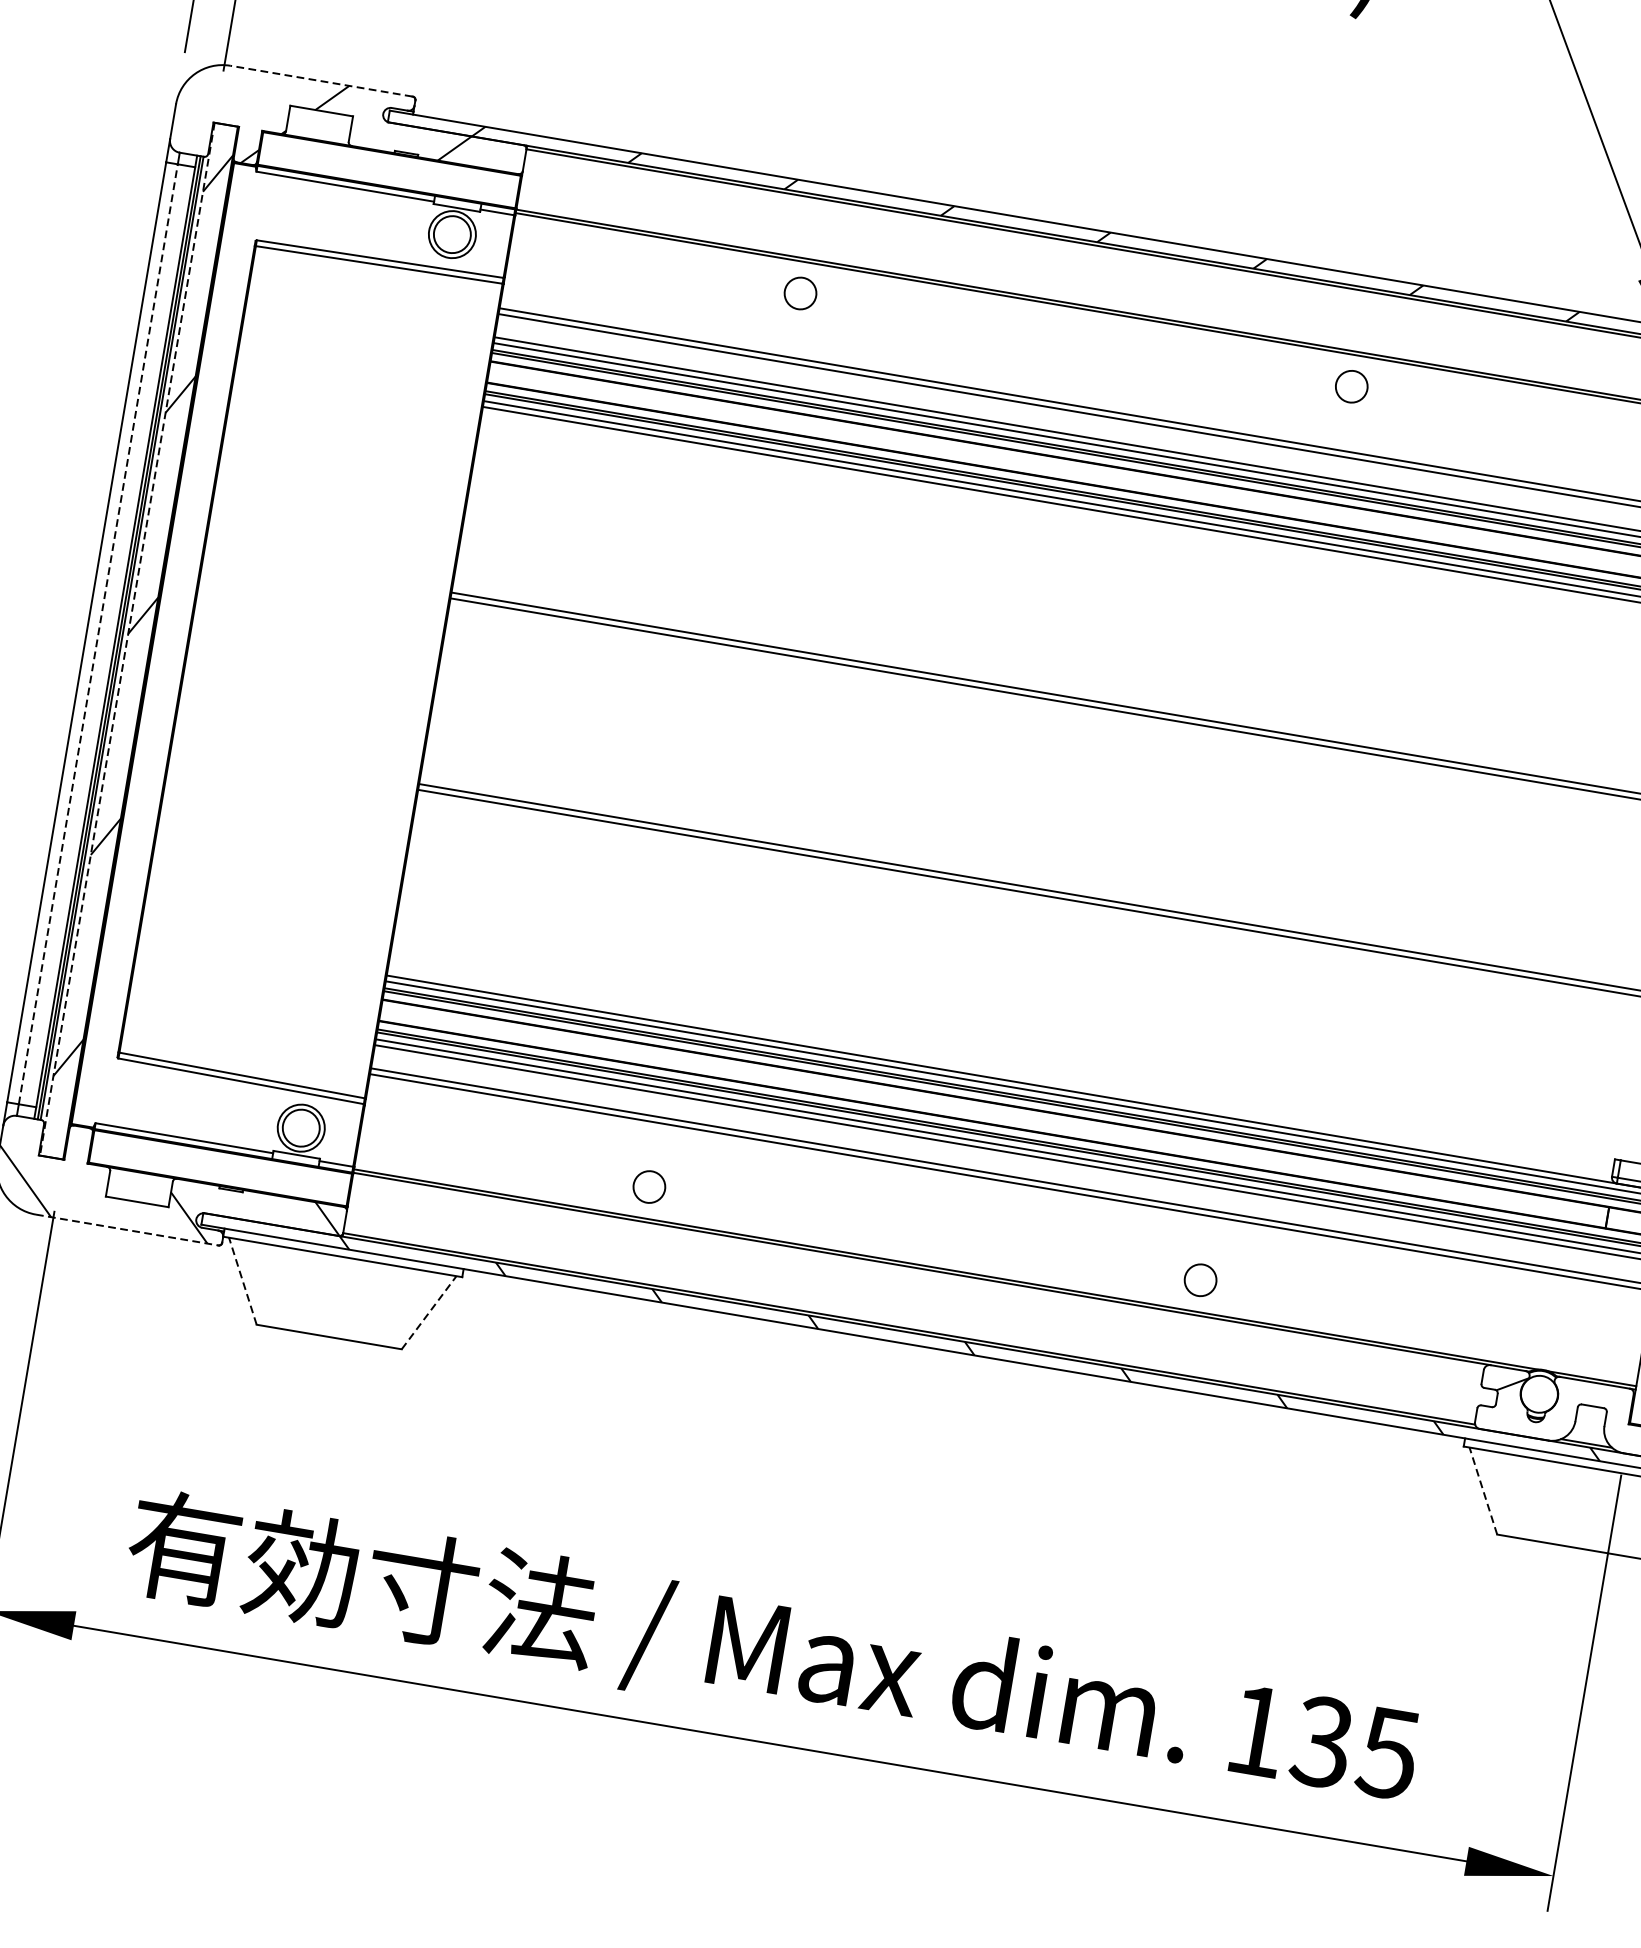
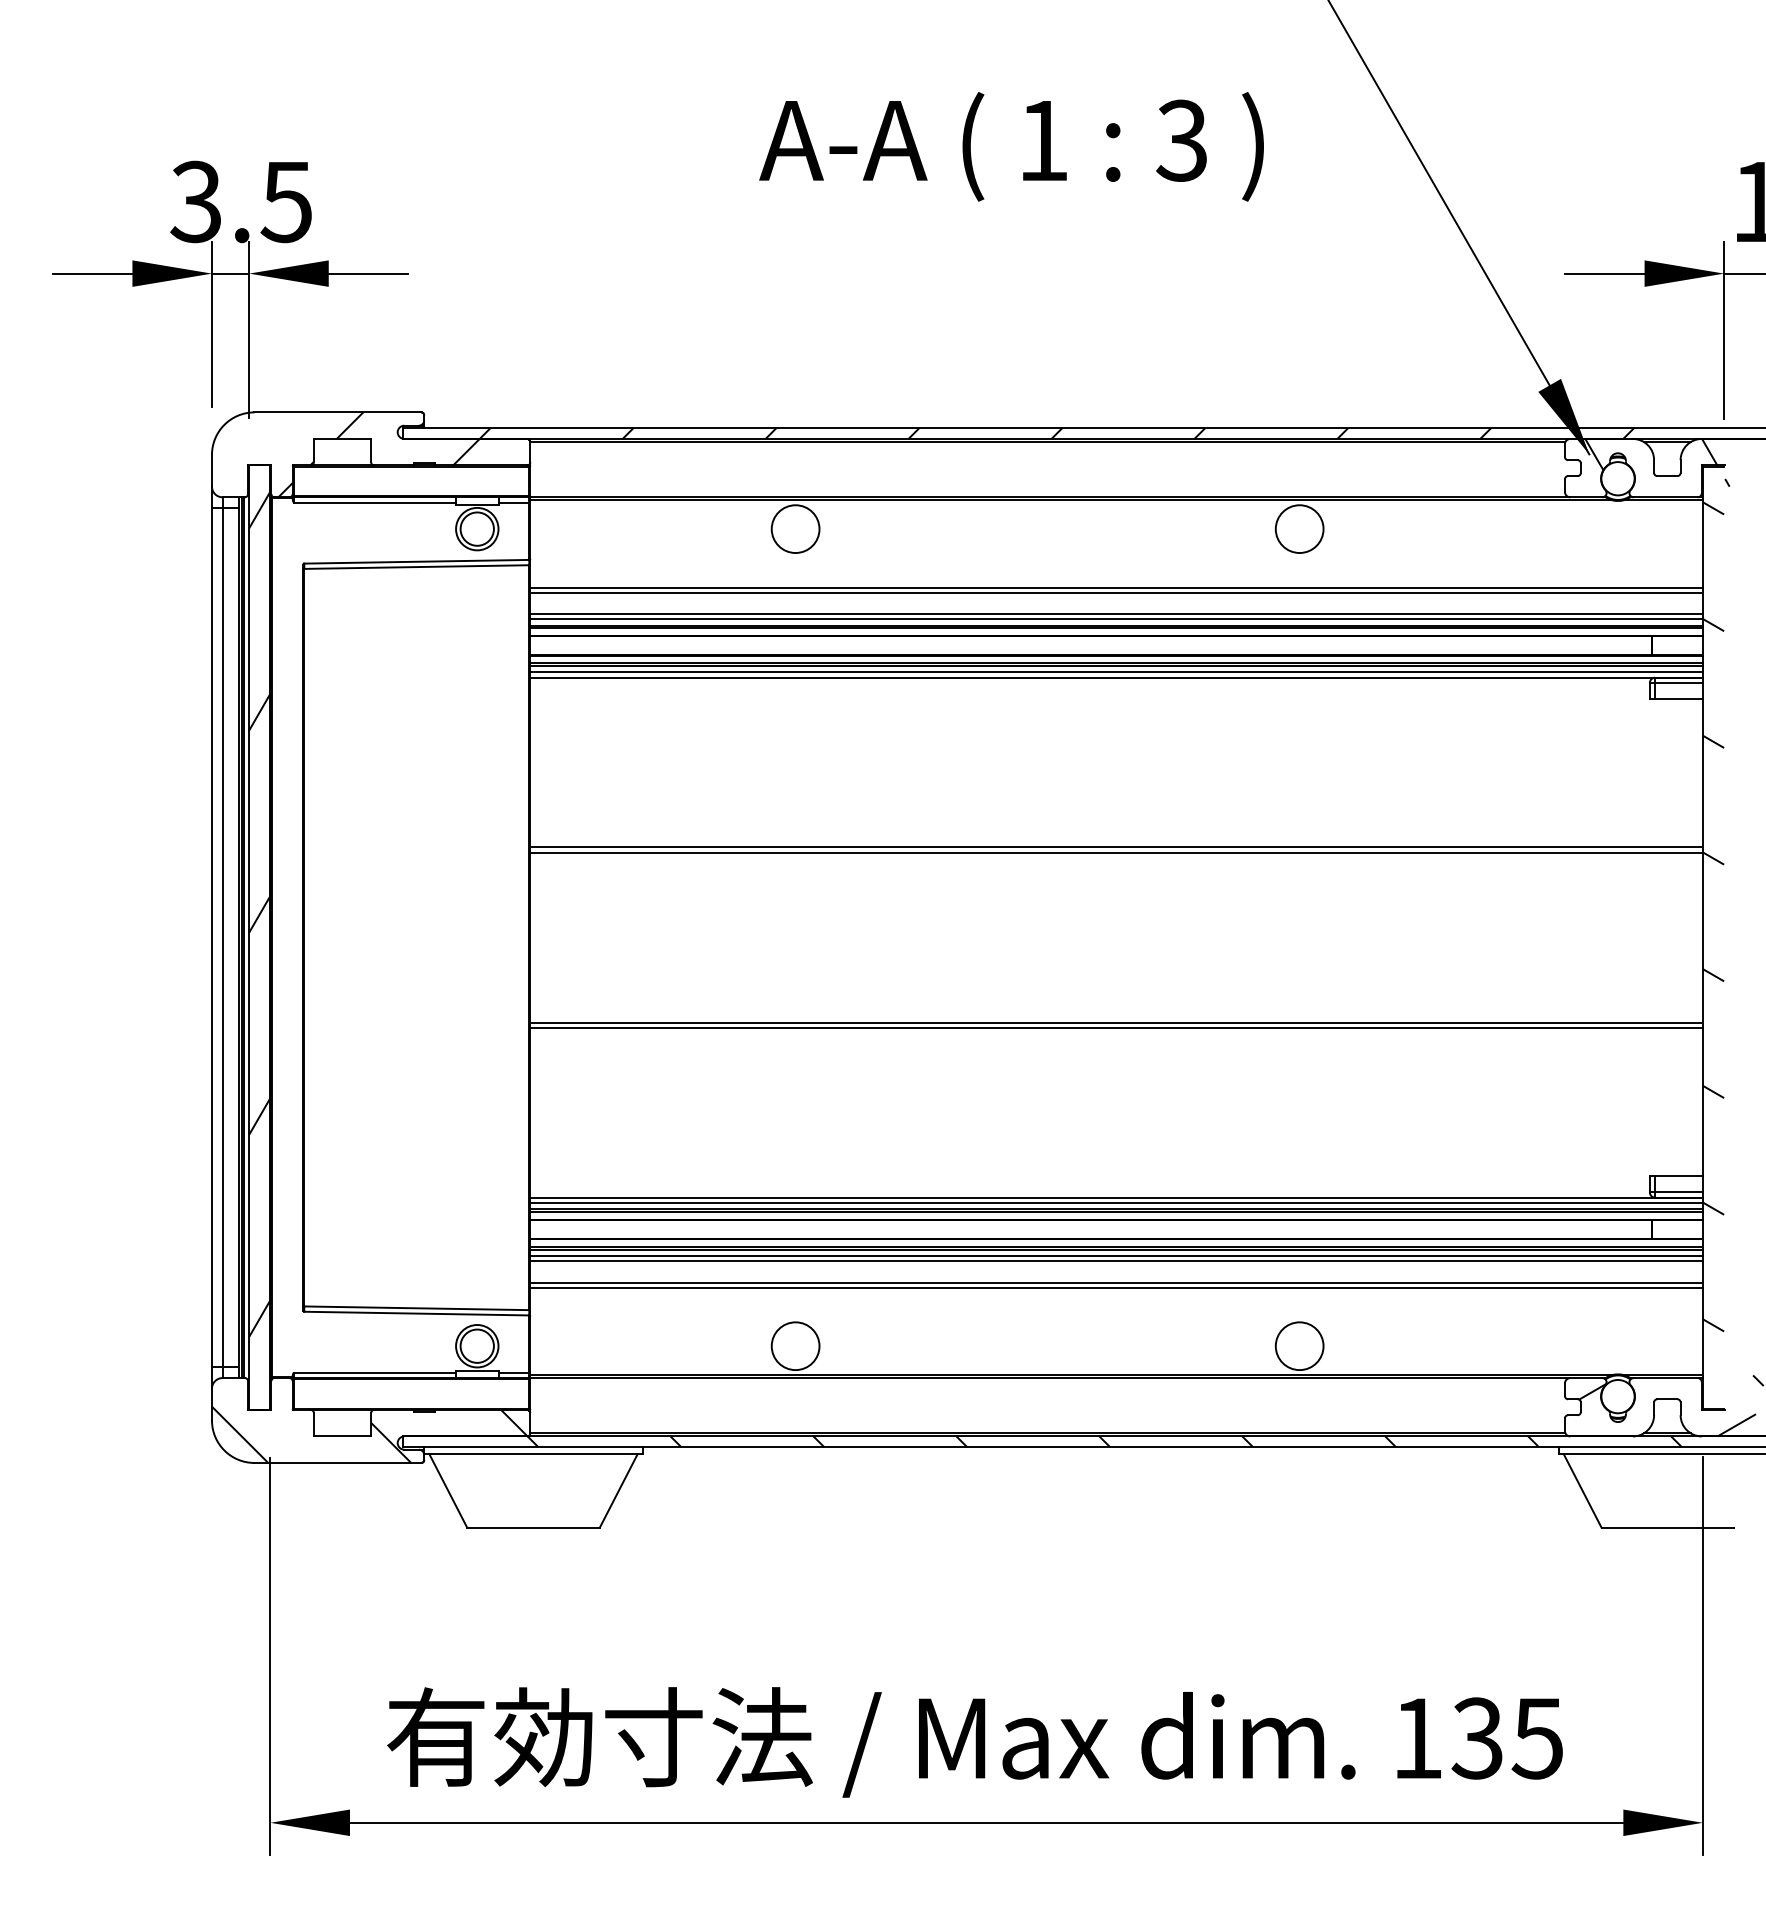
line: (321, 81) -> (337, 412), dashed -> solid
circle: (800, 293) -> (795, 529), size x1.67
circle: (1351, 387) -> (1299, 529), size x1.67
line: (98, 634) -> (222, 937), dashed -> solid
line: (127, 640) -> (249, 938), dashed -> solid
circle: (649, 1187) -> (795, 1346), size x1.67
line: (128, 1229) -> (338, 1462), dashed -> solid
line: (243, 1280) -> (448, 1490), dashed -> solid
circle: (1200, 1280) -> (1299, 1346), size x1.67
line: (429, 1312) -> (618, 1490), dashed -> solid
line: (1483, 1490) -> (1582, 1490), dashed -> solid

